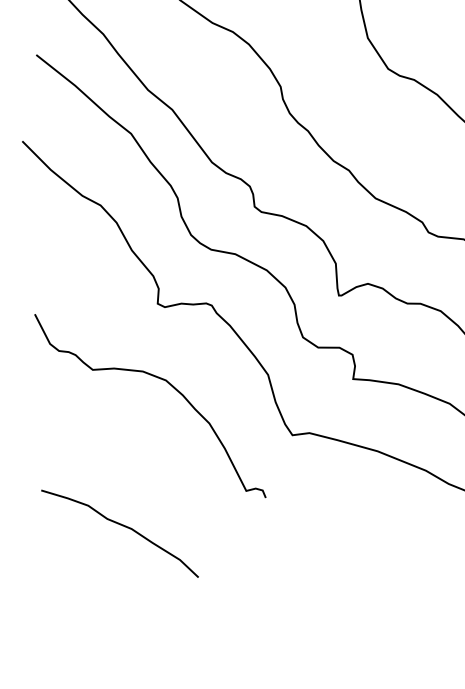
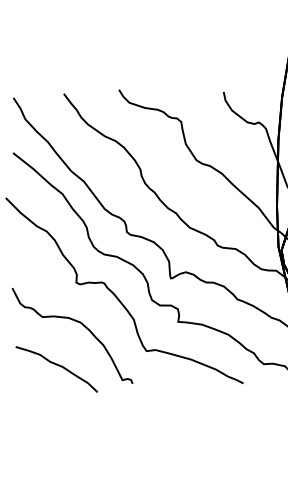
curve: (123, 528) -> (58, 366), moved

